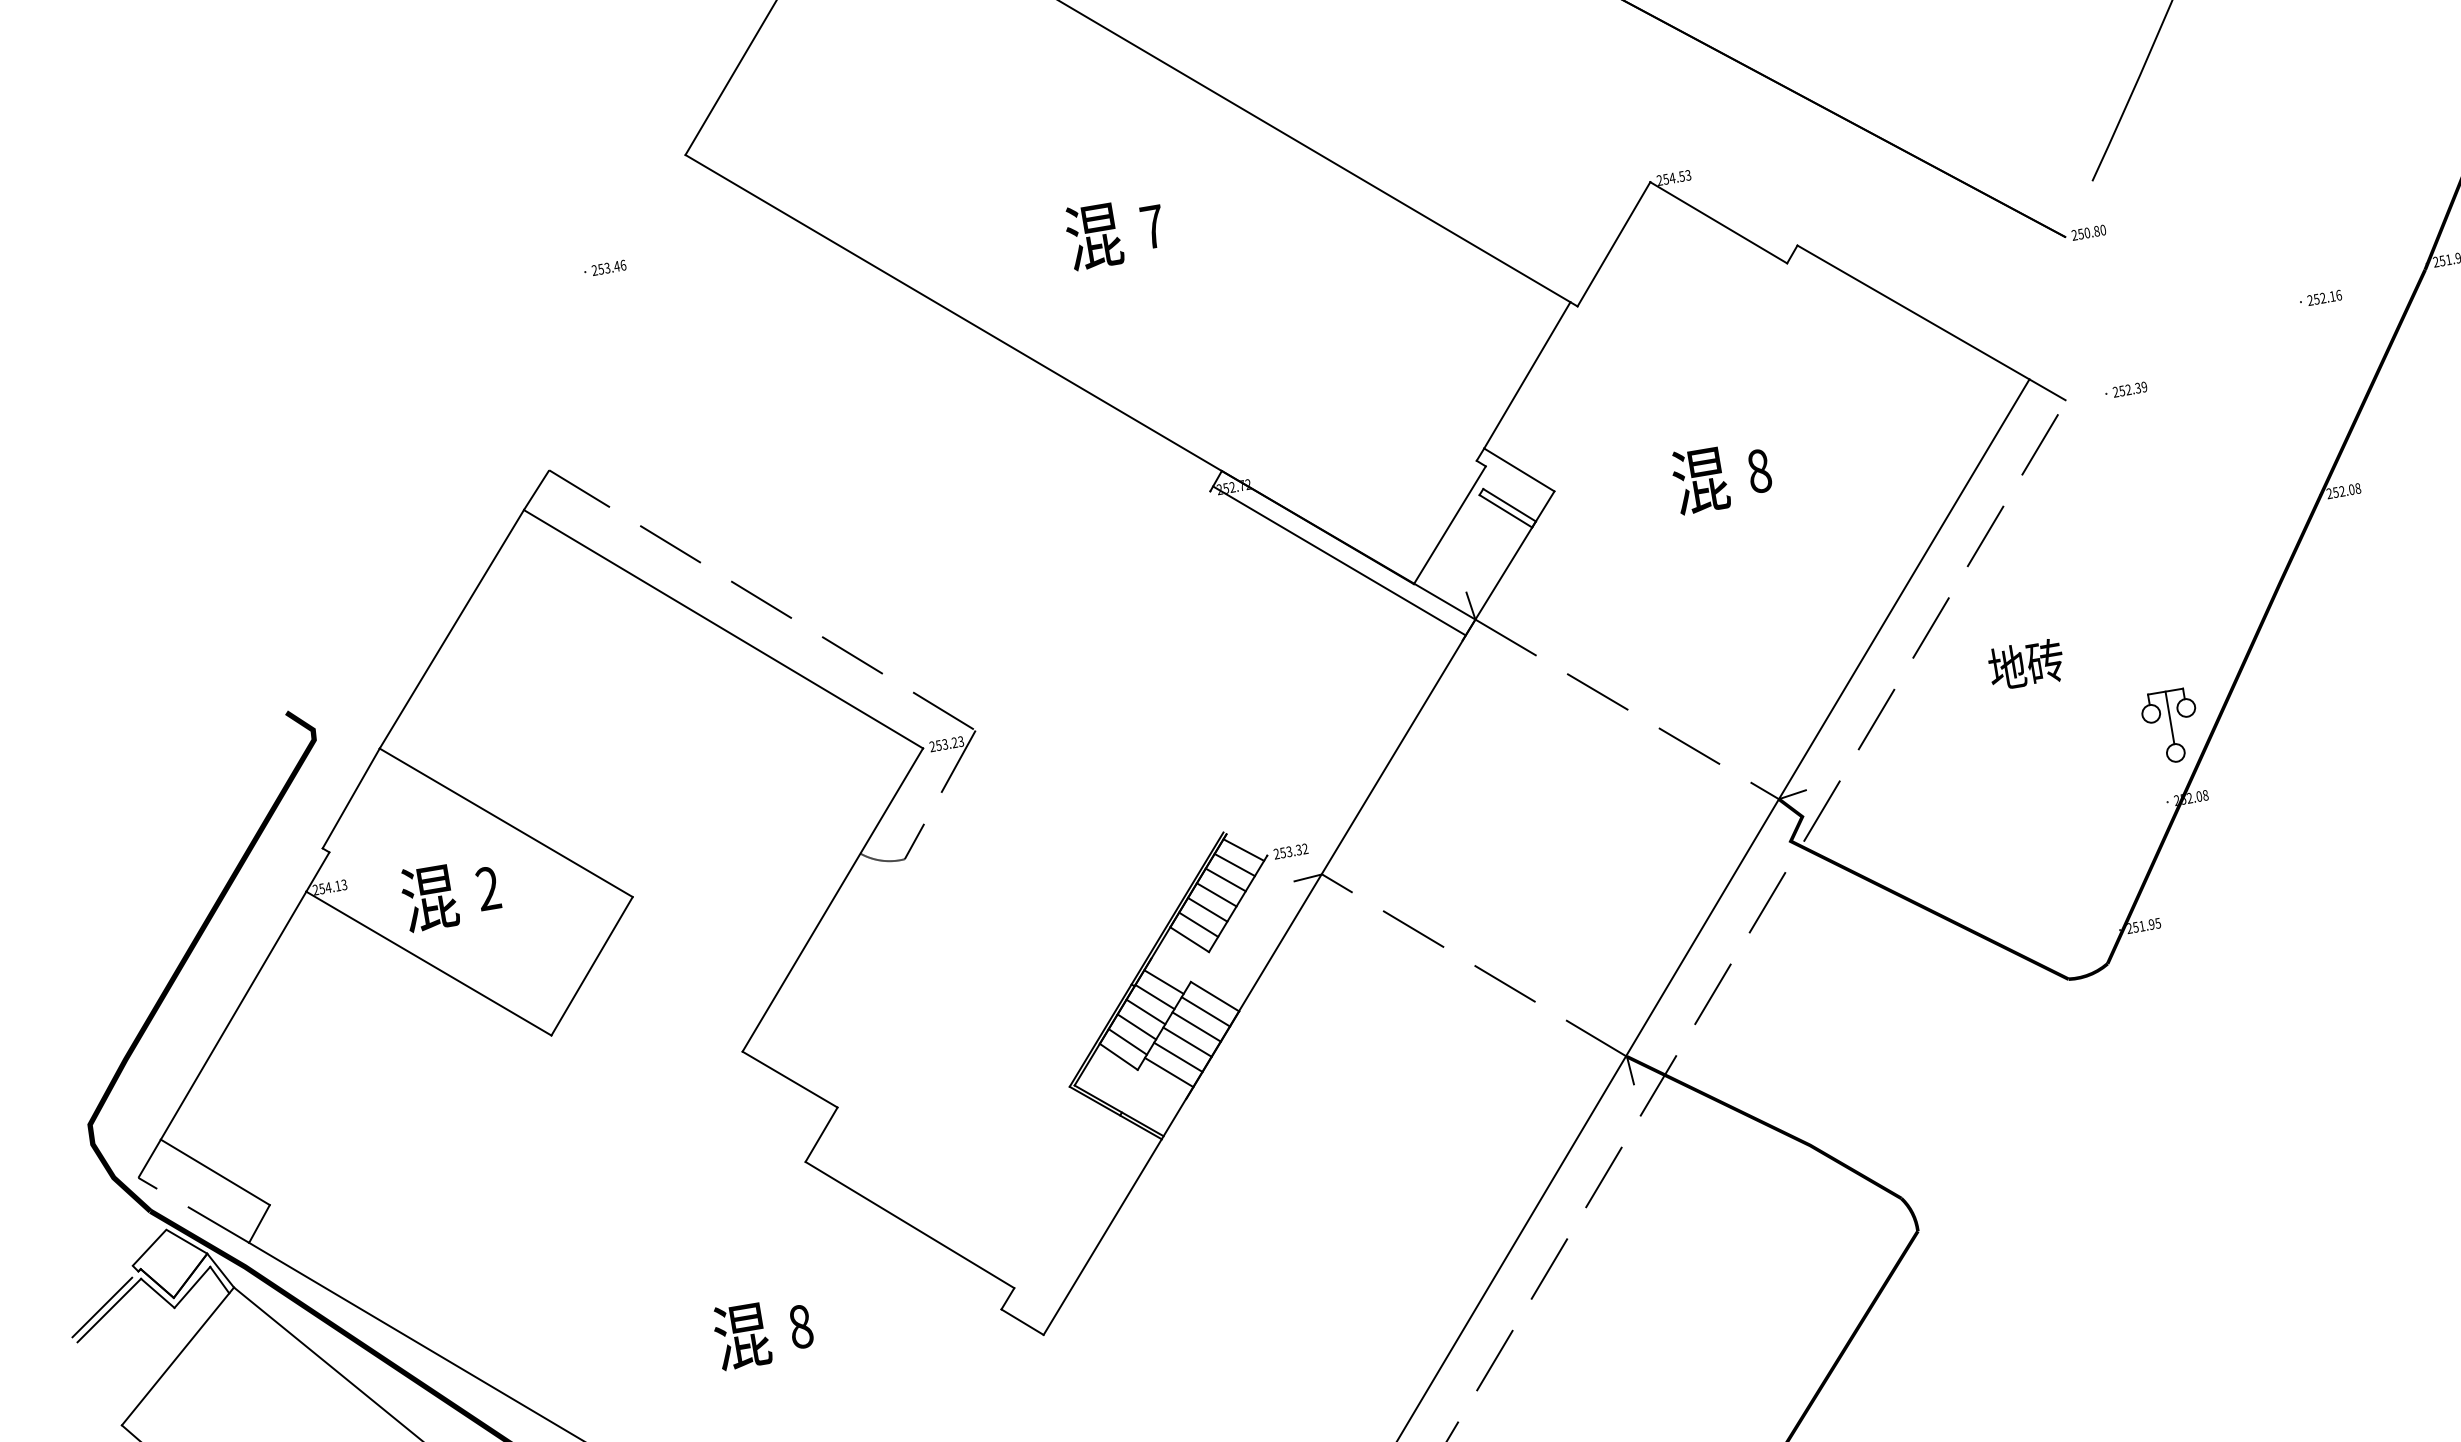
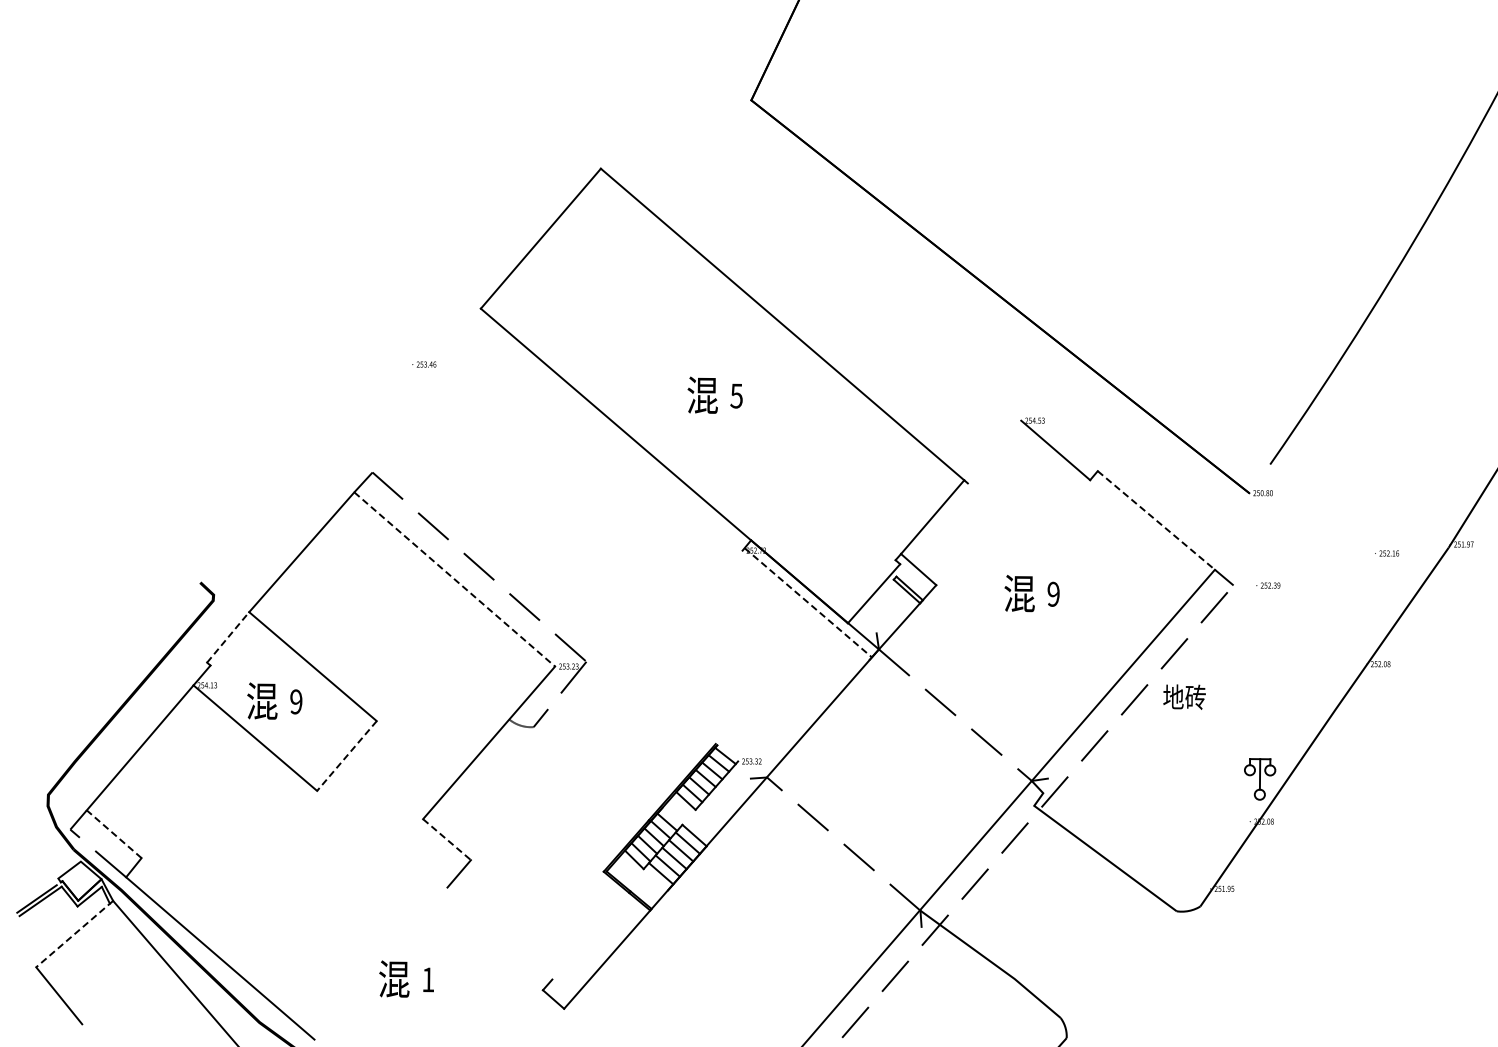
text: (1152, 226) -> (736, 395), 7 -> 5
line: (1613, 243) -> (994, 451), removed
line: (1913, 312) -> (1156, 520), solid -> dashed
text: (1758, 469) -> (1053, 593), 8 -> 9
line: (1339, 560) -> (808, 602), solid -> dashed
line: (723, 629) -> (454, 579), solid -> dashed
text: (2026, 663) -> (1184, 696), moved
line: (351, 798) -> (228, 637), solid -> dashed
text: (488, 887) -> (296, 701), 2 -> 9
line: (591, 967) -> (346, 756), solid -> dashed
line: (790, 1079) -> (447, 839), solid -> dashed
line: (213, 1171) -> (113, 833), solid -> dashed
line: (909, 1225) -> (499, 933), removed
text: (801, 1326) -> (428, 979), 8 -> 1
line: (177, 1357) -> (74, 934), solid -> dashed

